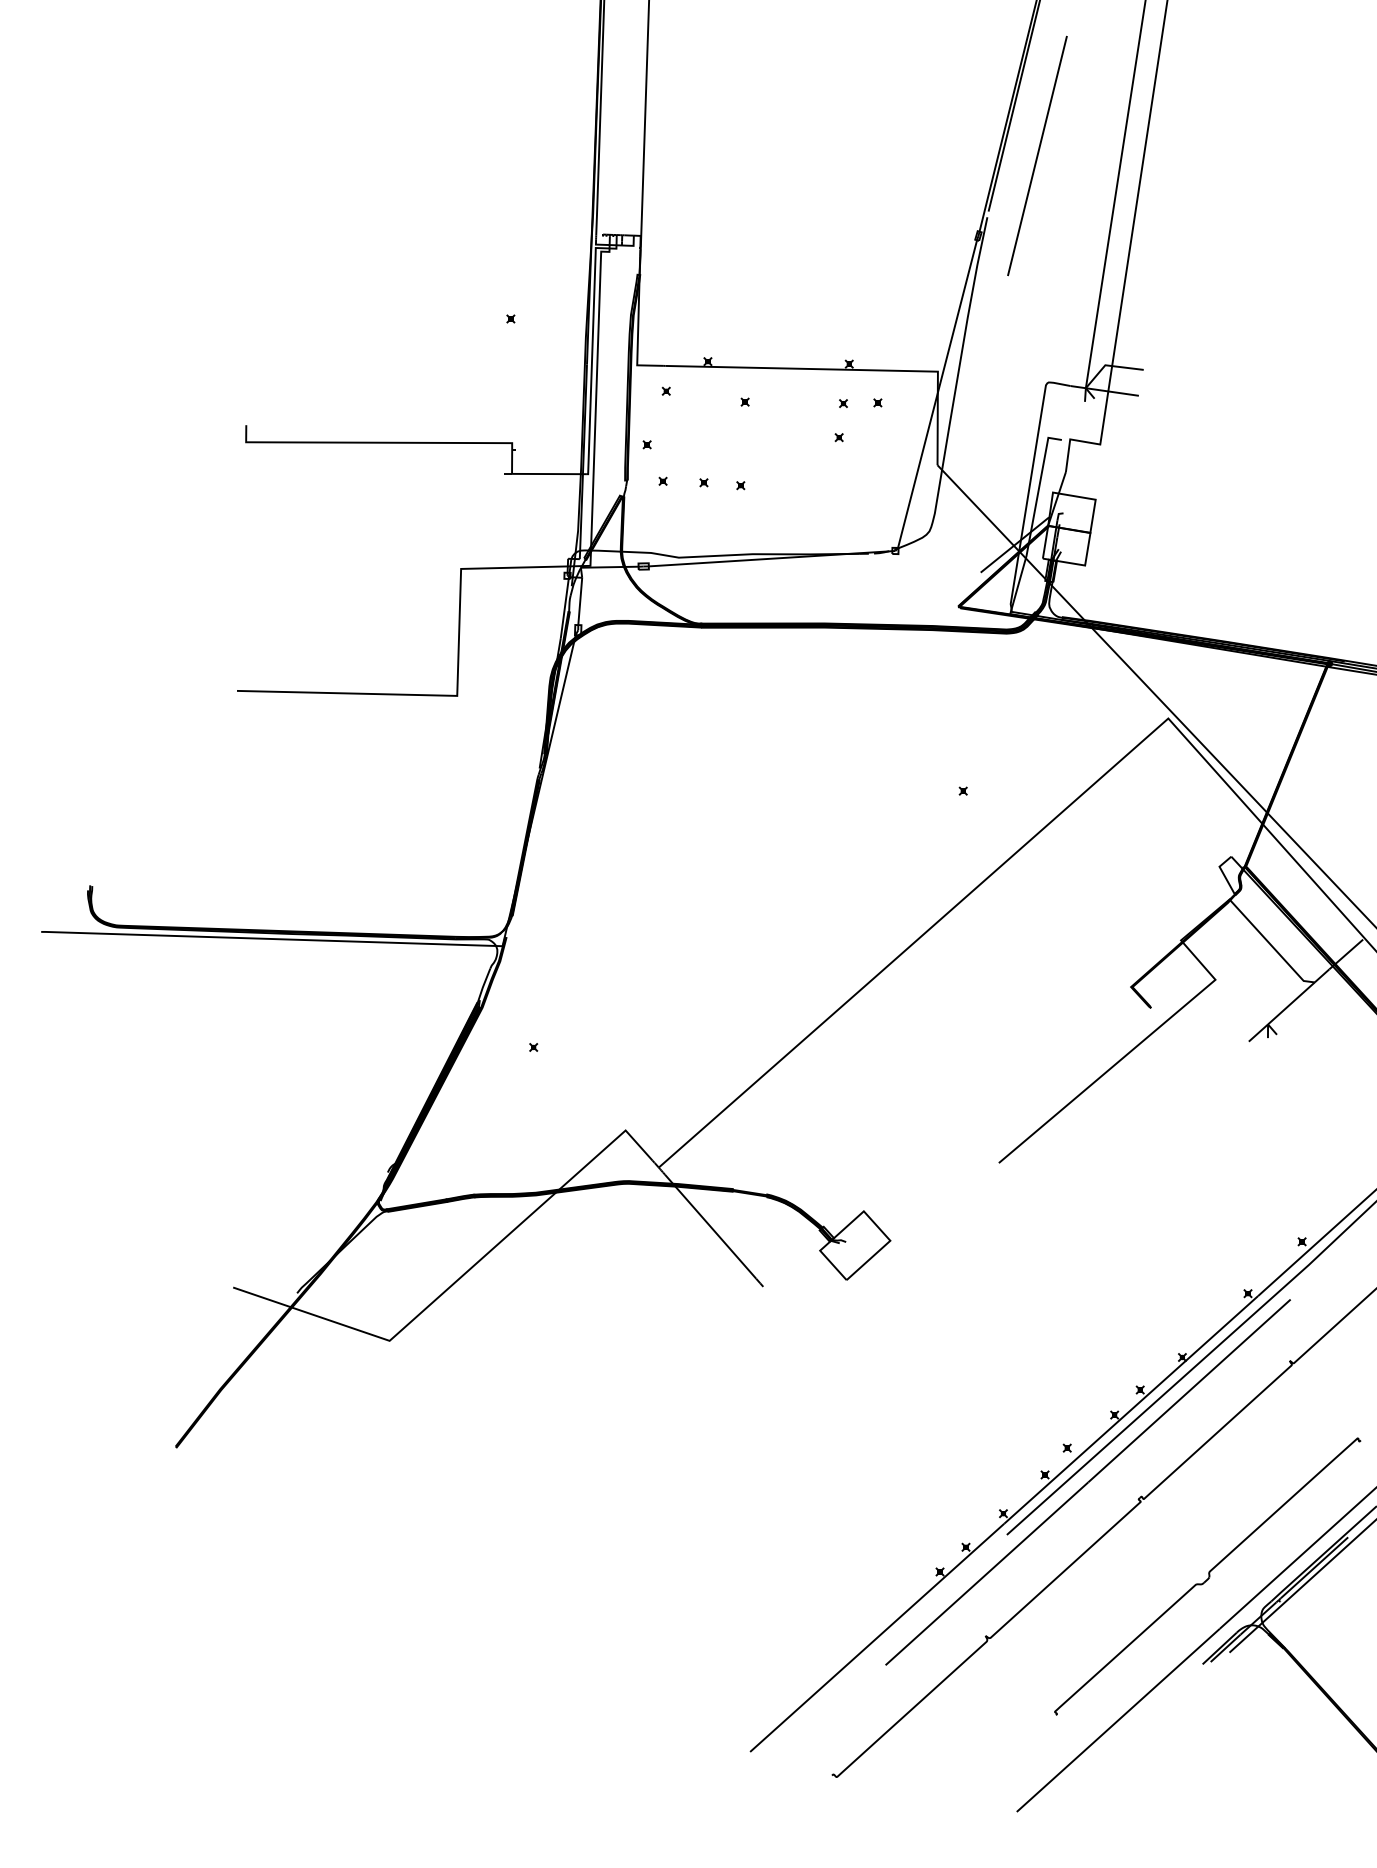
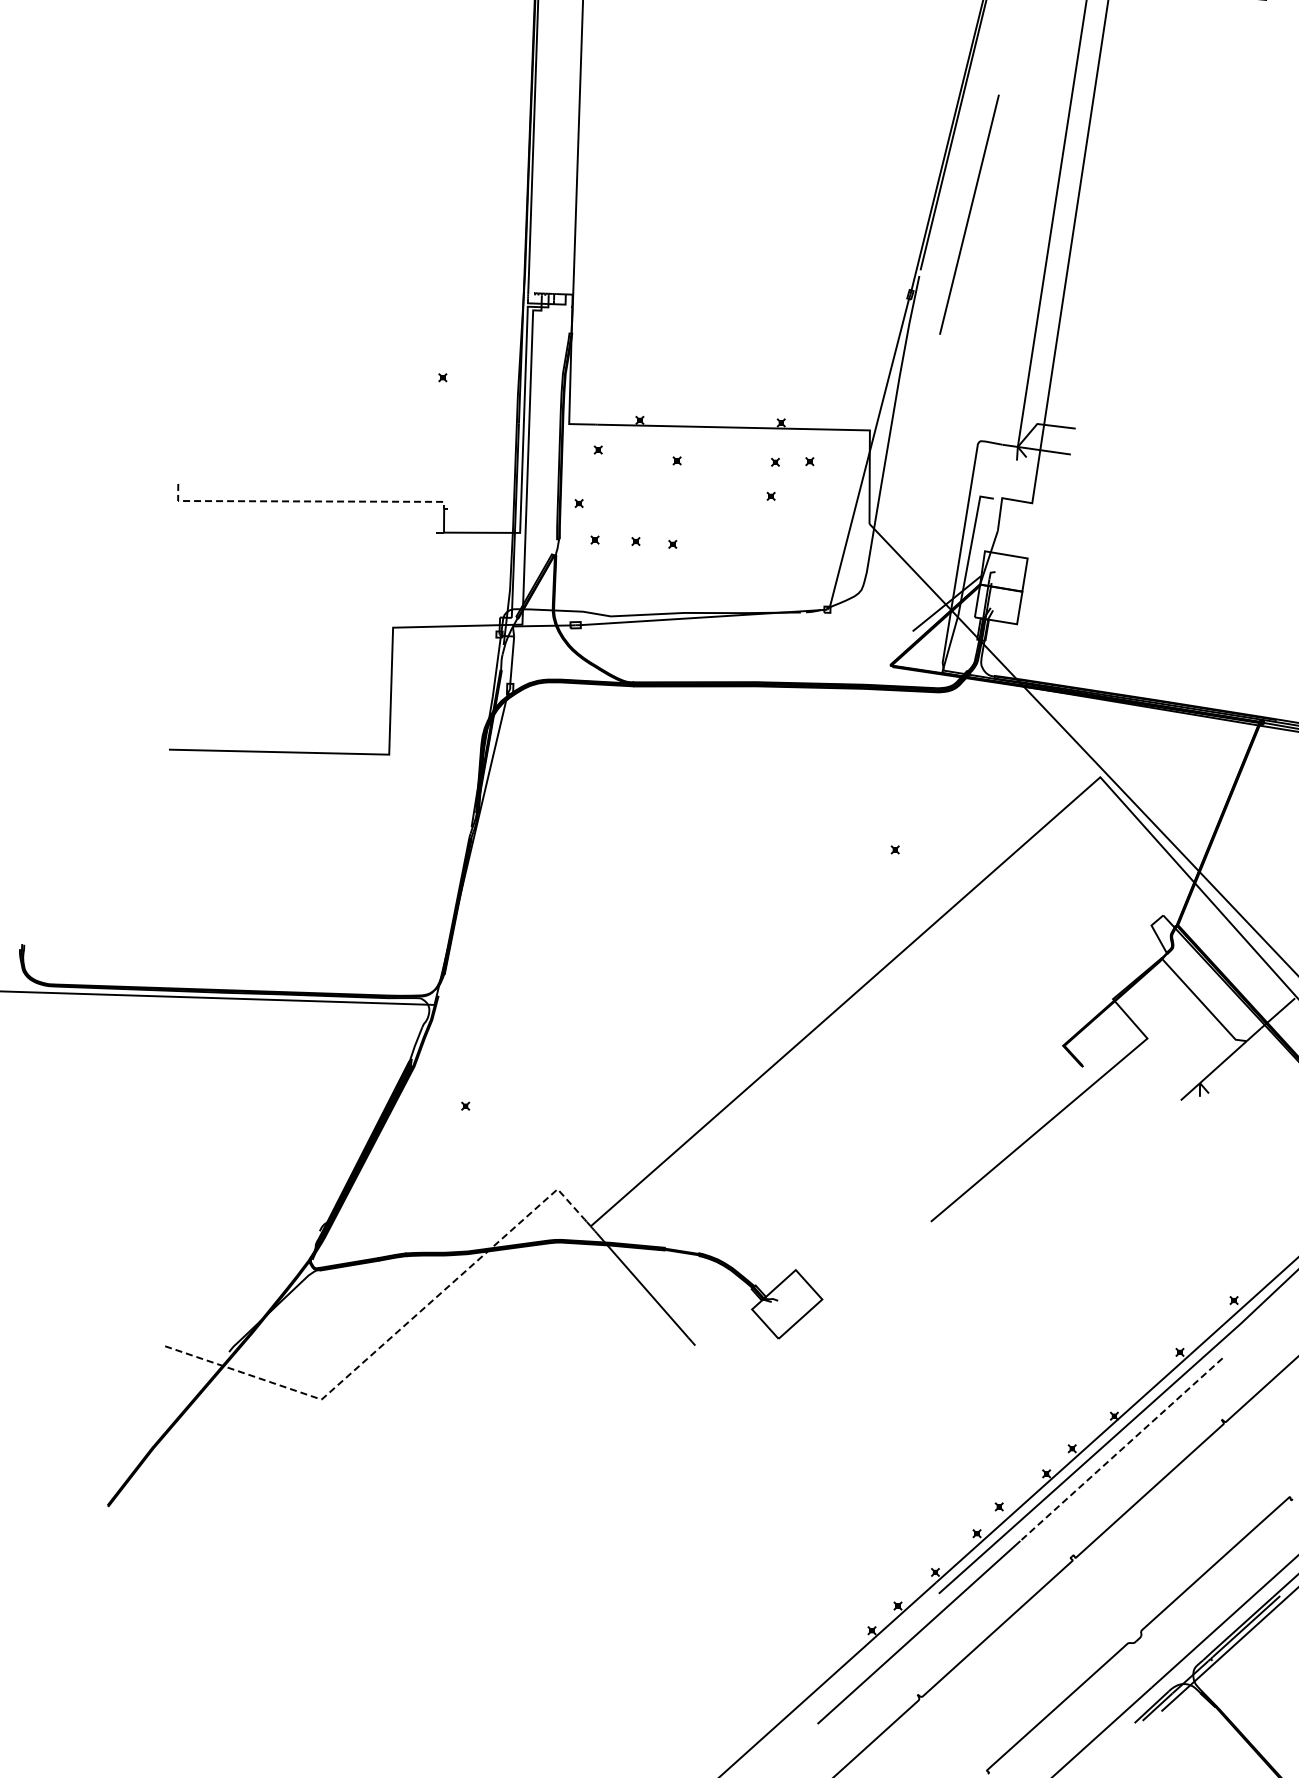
line: (373, 442) -> (305, 501), solid -> dashed
line: (461, 1277) -> (393, 1336), solid -> dashed
line: (1189, 1391) -> (1121, 1450), solid -> dashed

